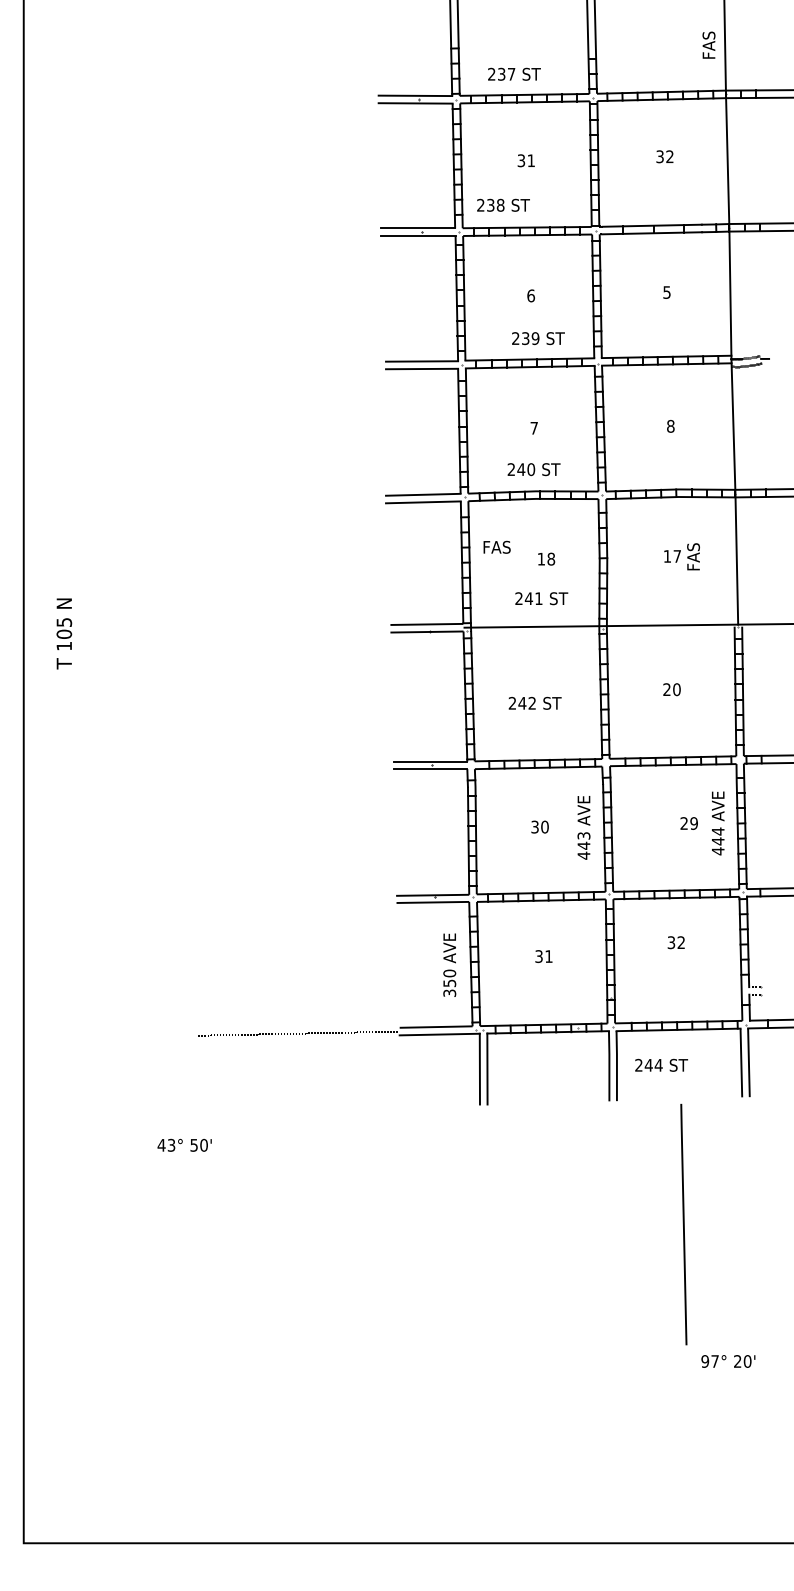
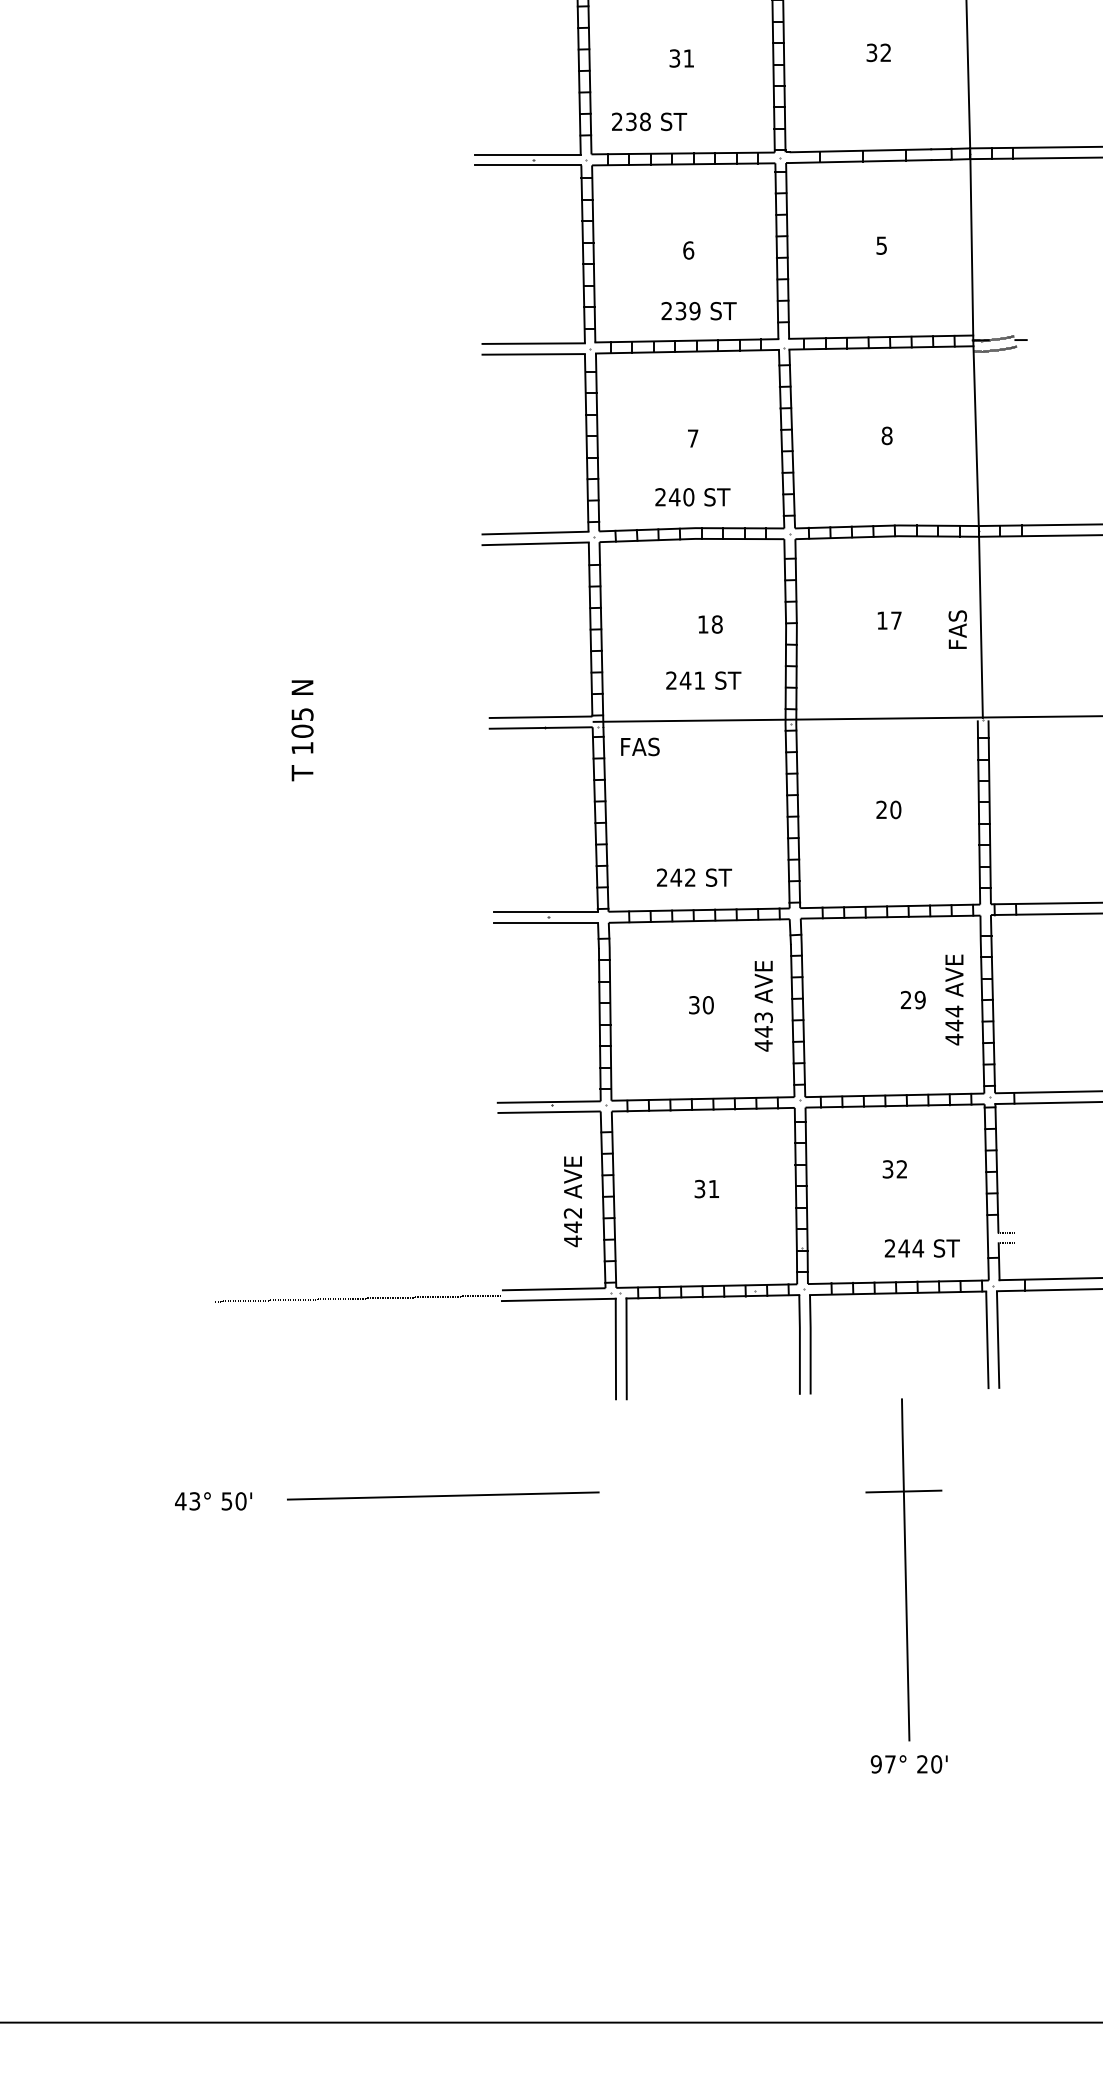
text: (496, 546) -> (639, 745), moved
text: (693, 556) -> (957, 629), moved
text: (64, 633) -> (302, 730), moved
text: (534, 702) -> (693, 876), moved
text: (449, 983) -> (572, 1227), 350 -> 442
text: (661, 1064) -> (922, 1247), moved
text: (184, 1144) -> (213, 1500), moved
line: (682, 1169) -> (903, 1491), added
line: (358, 1172) -> (443, 1495), added
text: (728, 1361) -> (909, 1764), moved

